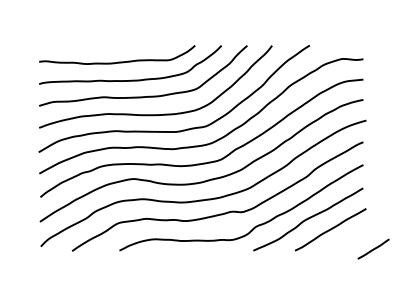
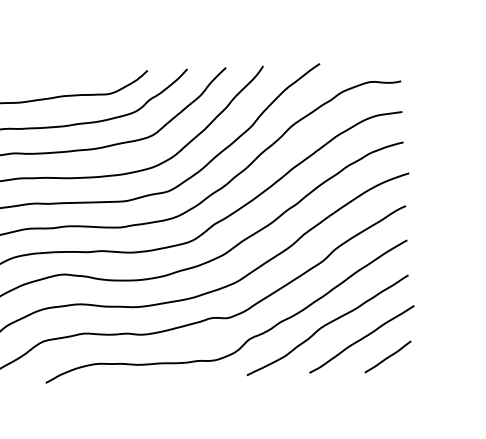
line: (373, 248) -> (387, 356), moved

